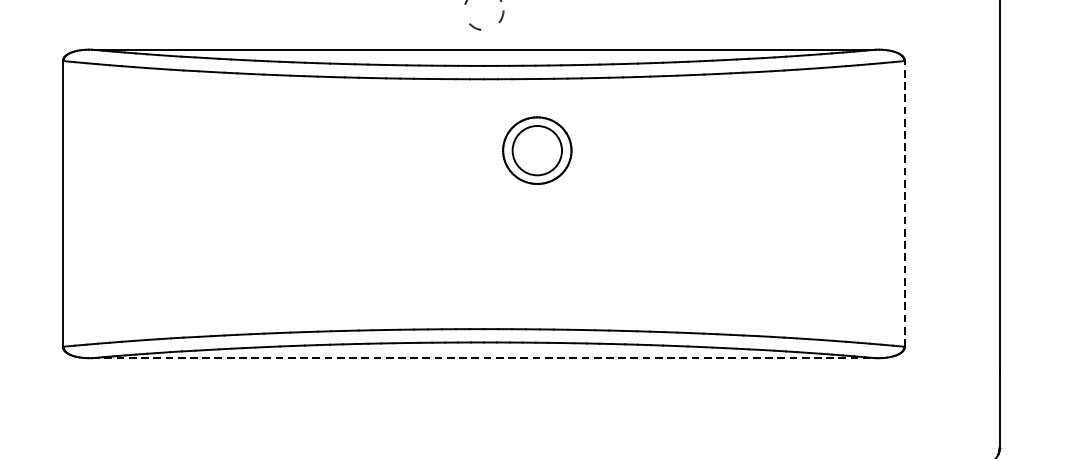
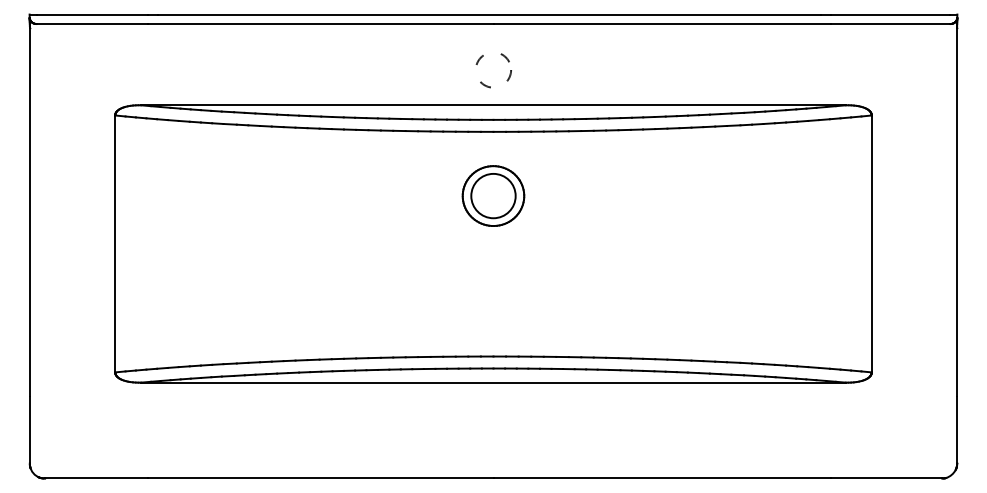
part: (537, 150) -> (493, 195), moved
line: (904, 203) -> (871, 243), dashed -> solid
line: (483, 358) -> (493, 382), dashed -> solid

